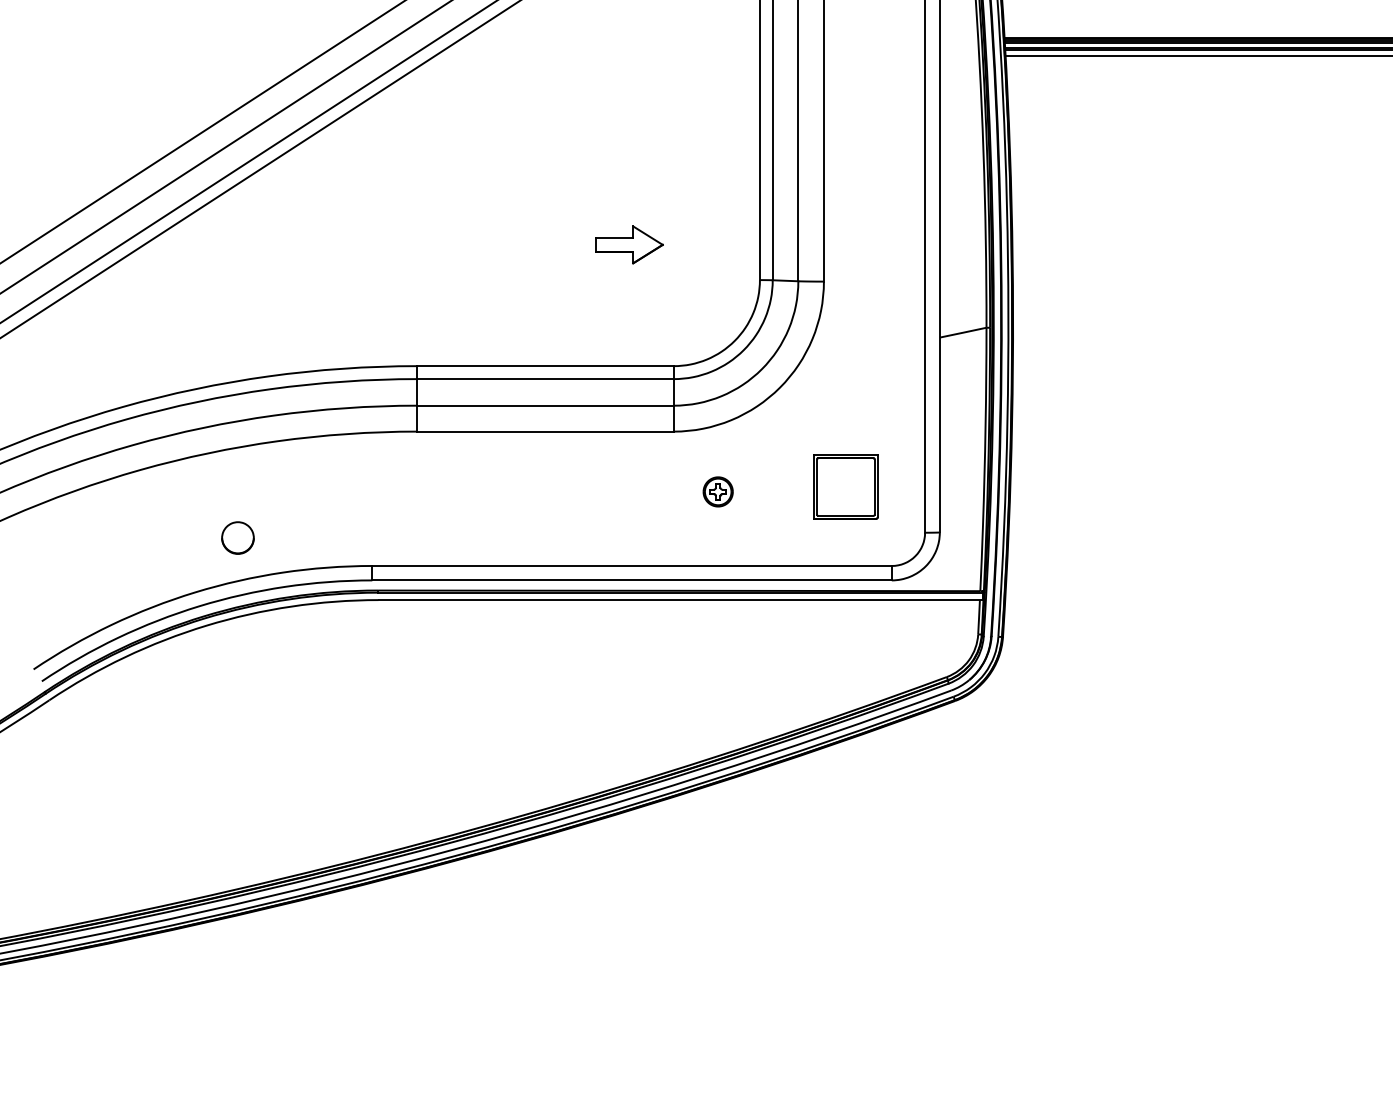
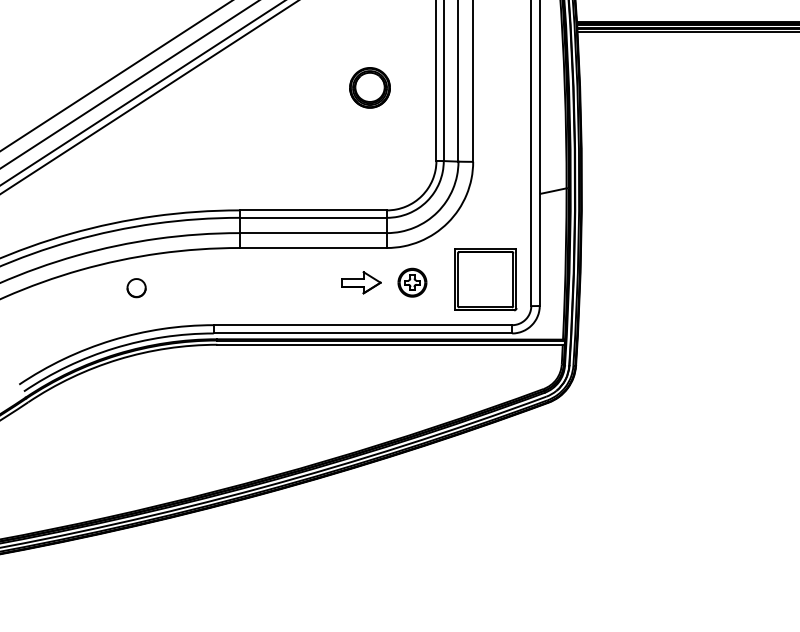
part: (643, 152) -> (369, 87), added
part: (629, 244) -> (361, 282), moved
part: (845, 486) -> (485, 279), size x1.67
part: (718, 491) -> (412, 282), size x1.67
part: (237, 538) -> (136, 288), moved

